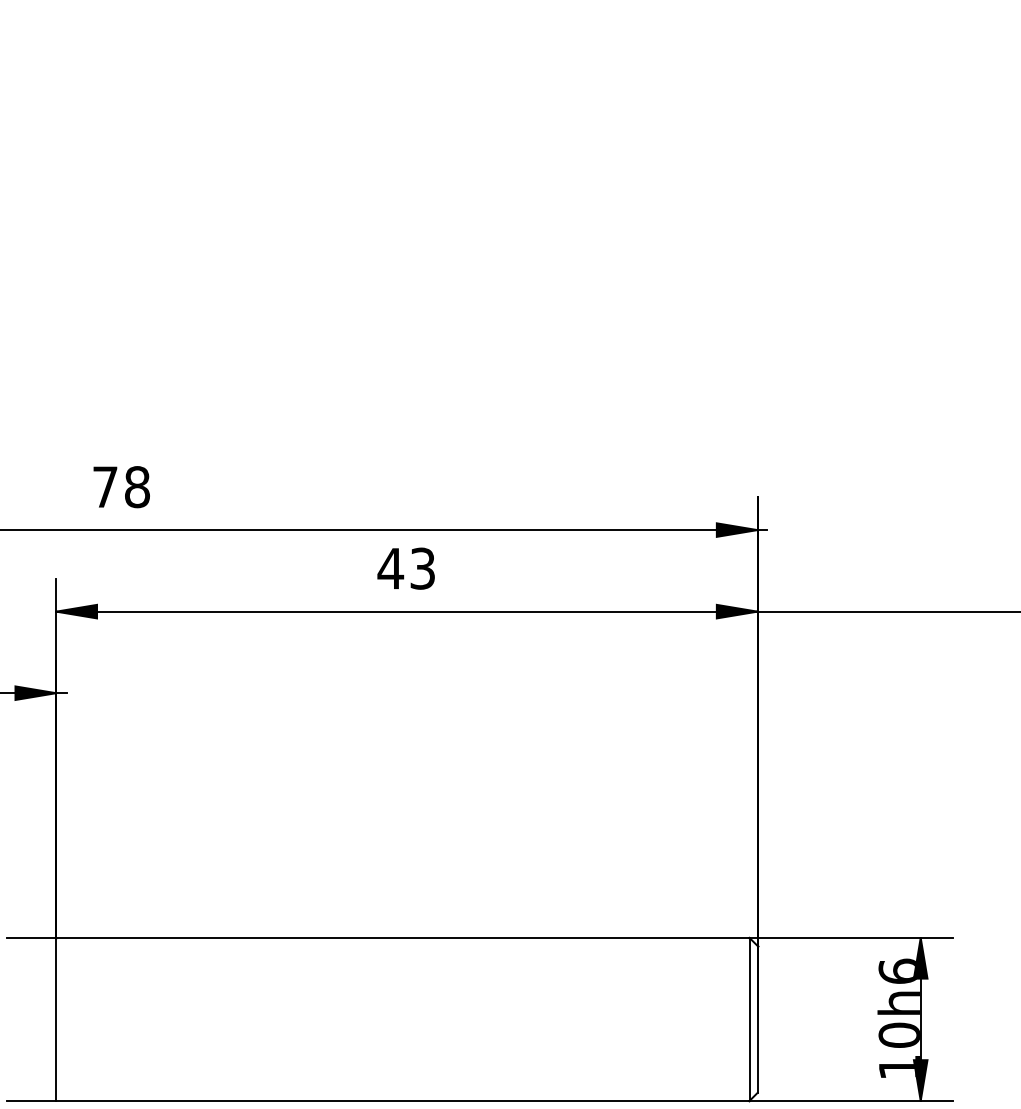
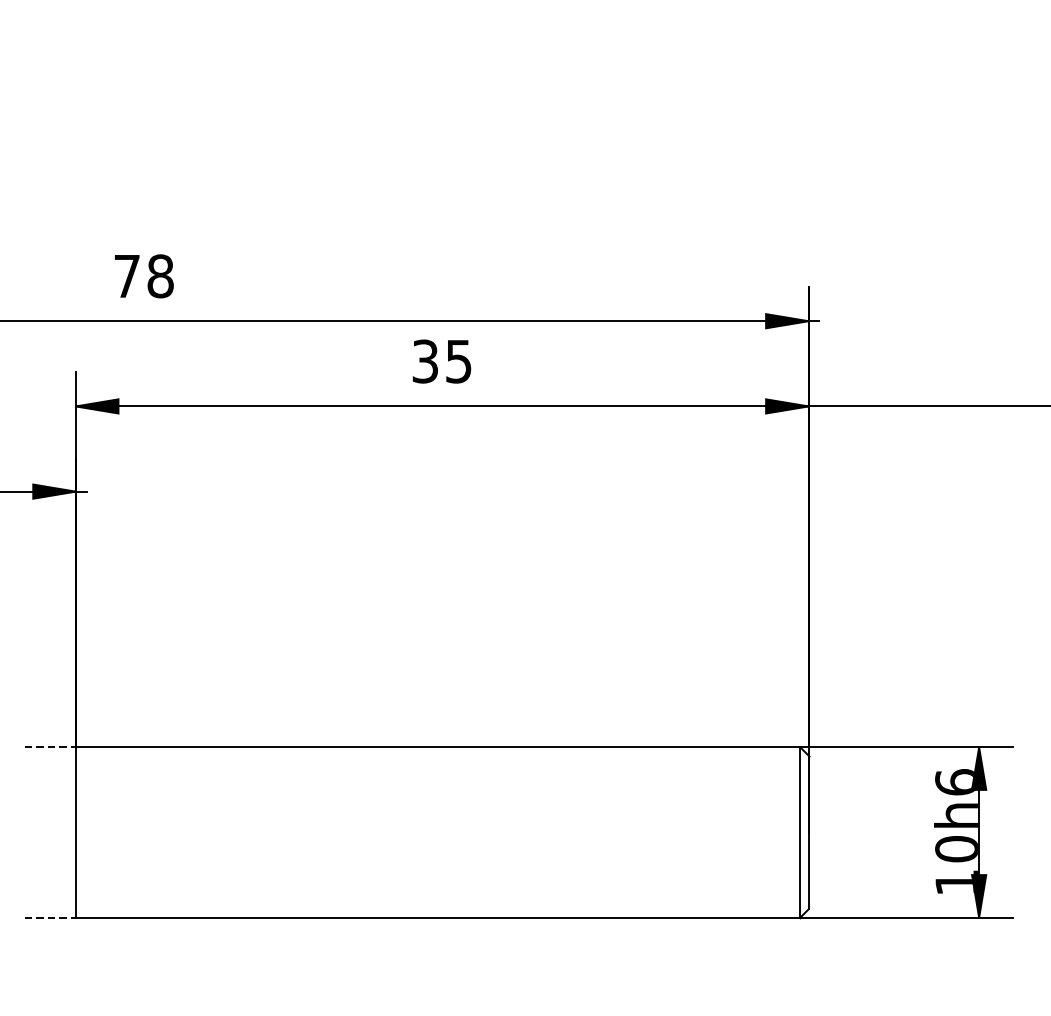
text: (405, 568) -> (440, 361), 43 -> 35
line: (32, 937) -> (51, 746), solid -> dashed
line: (32, 1100) -> (51, 917), solid -> dashed

